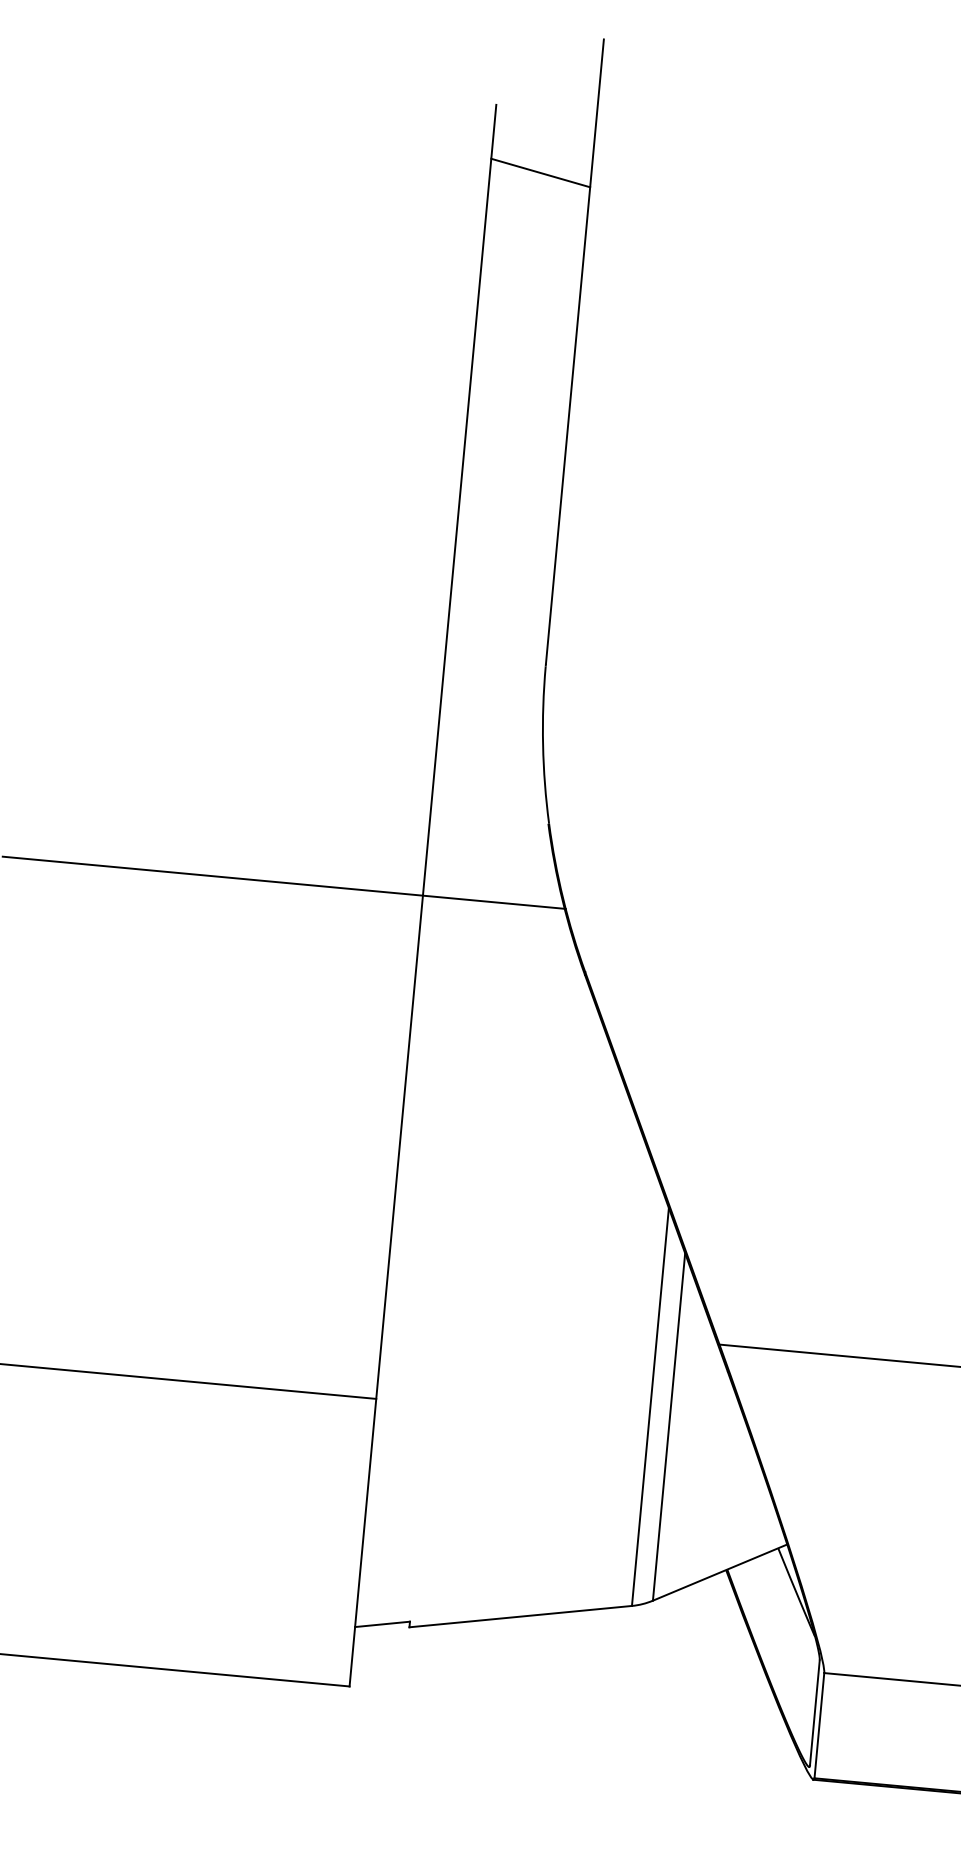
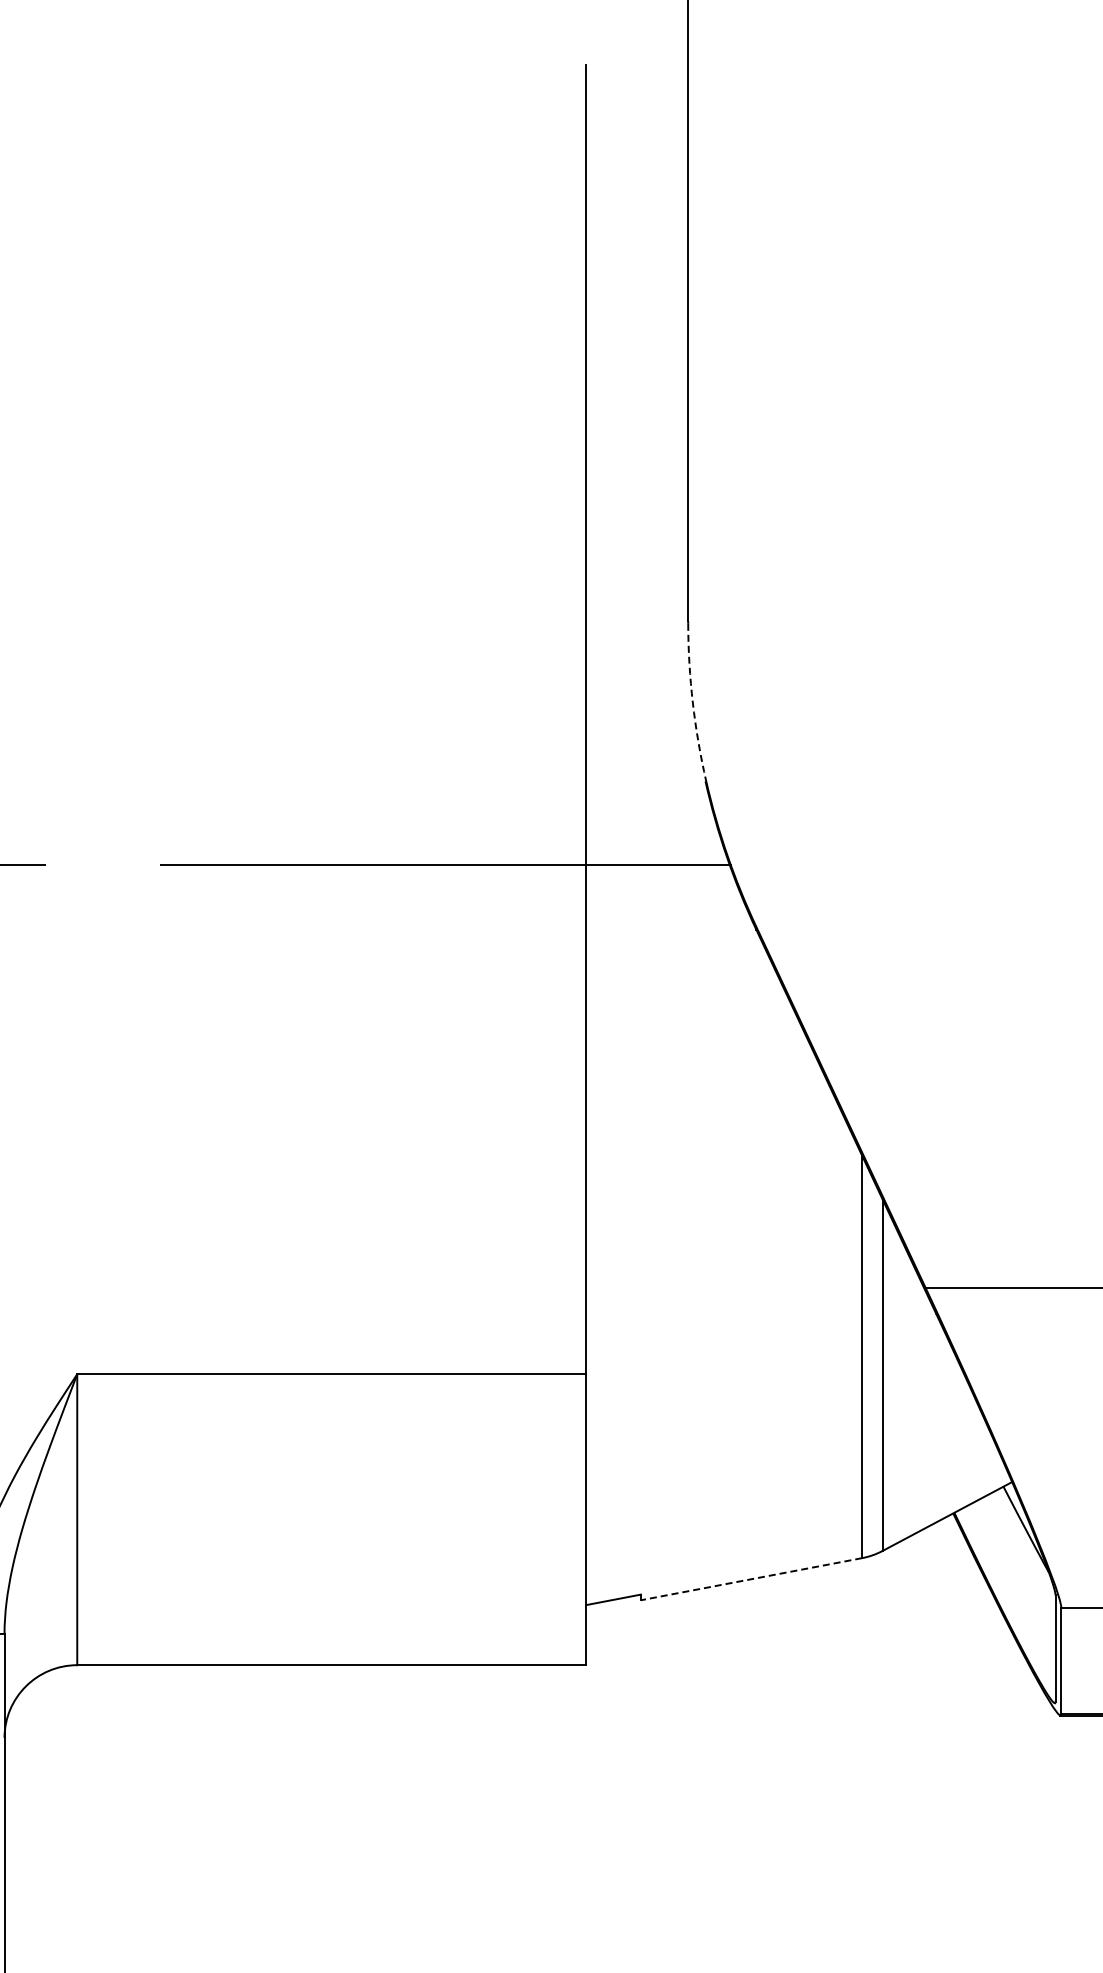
line: (540, 173) -> (637, 129), removed
arc: (542, 745) -> (692, 703), solid -> dashed
line: (520, 1616) -> (751, 1579), solid -> dashed

